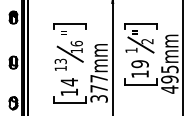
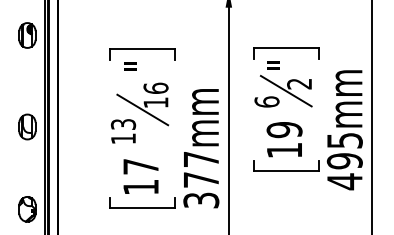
text: (131, 50) -> (267, 102), 1 -> 6
text: (68, 82) -> (139, 167), 14 -> 17

